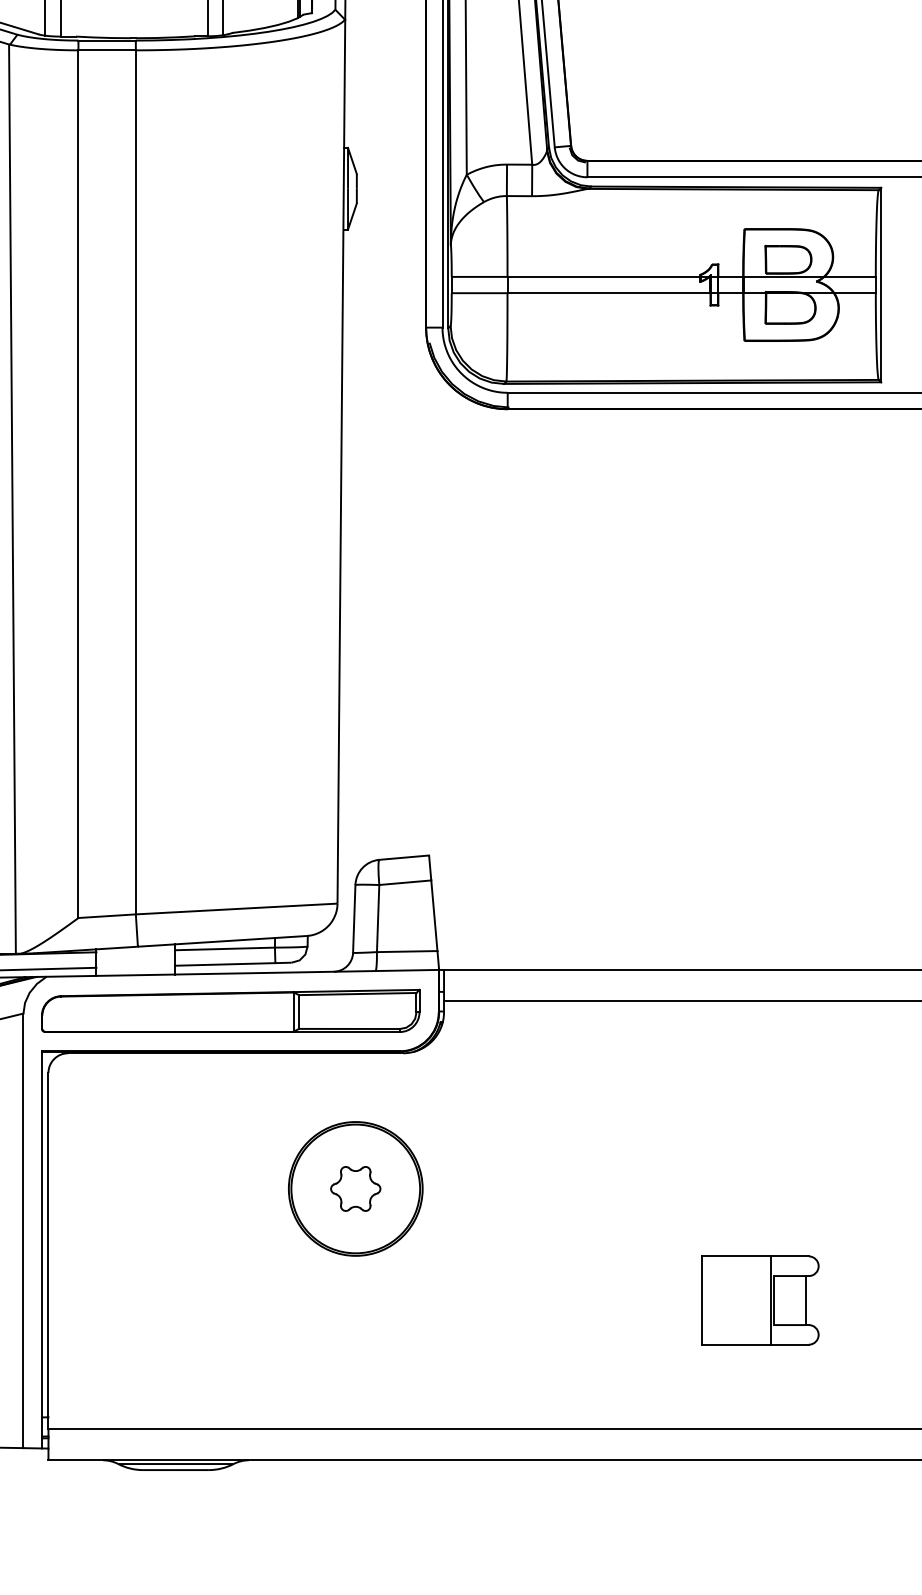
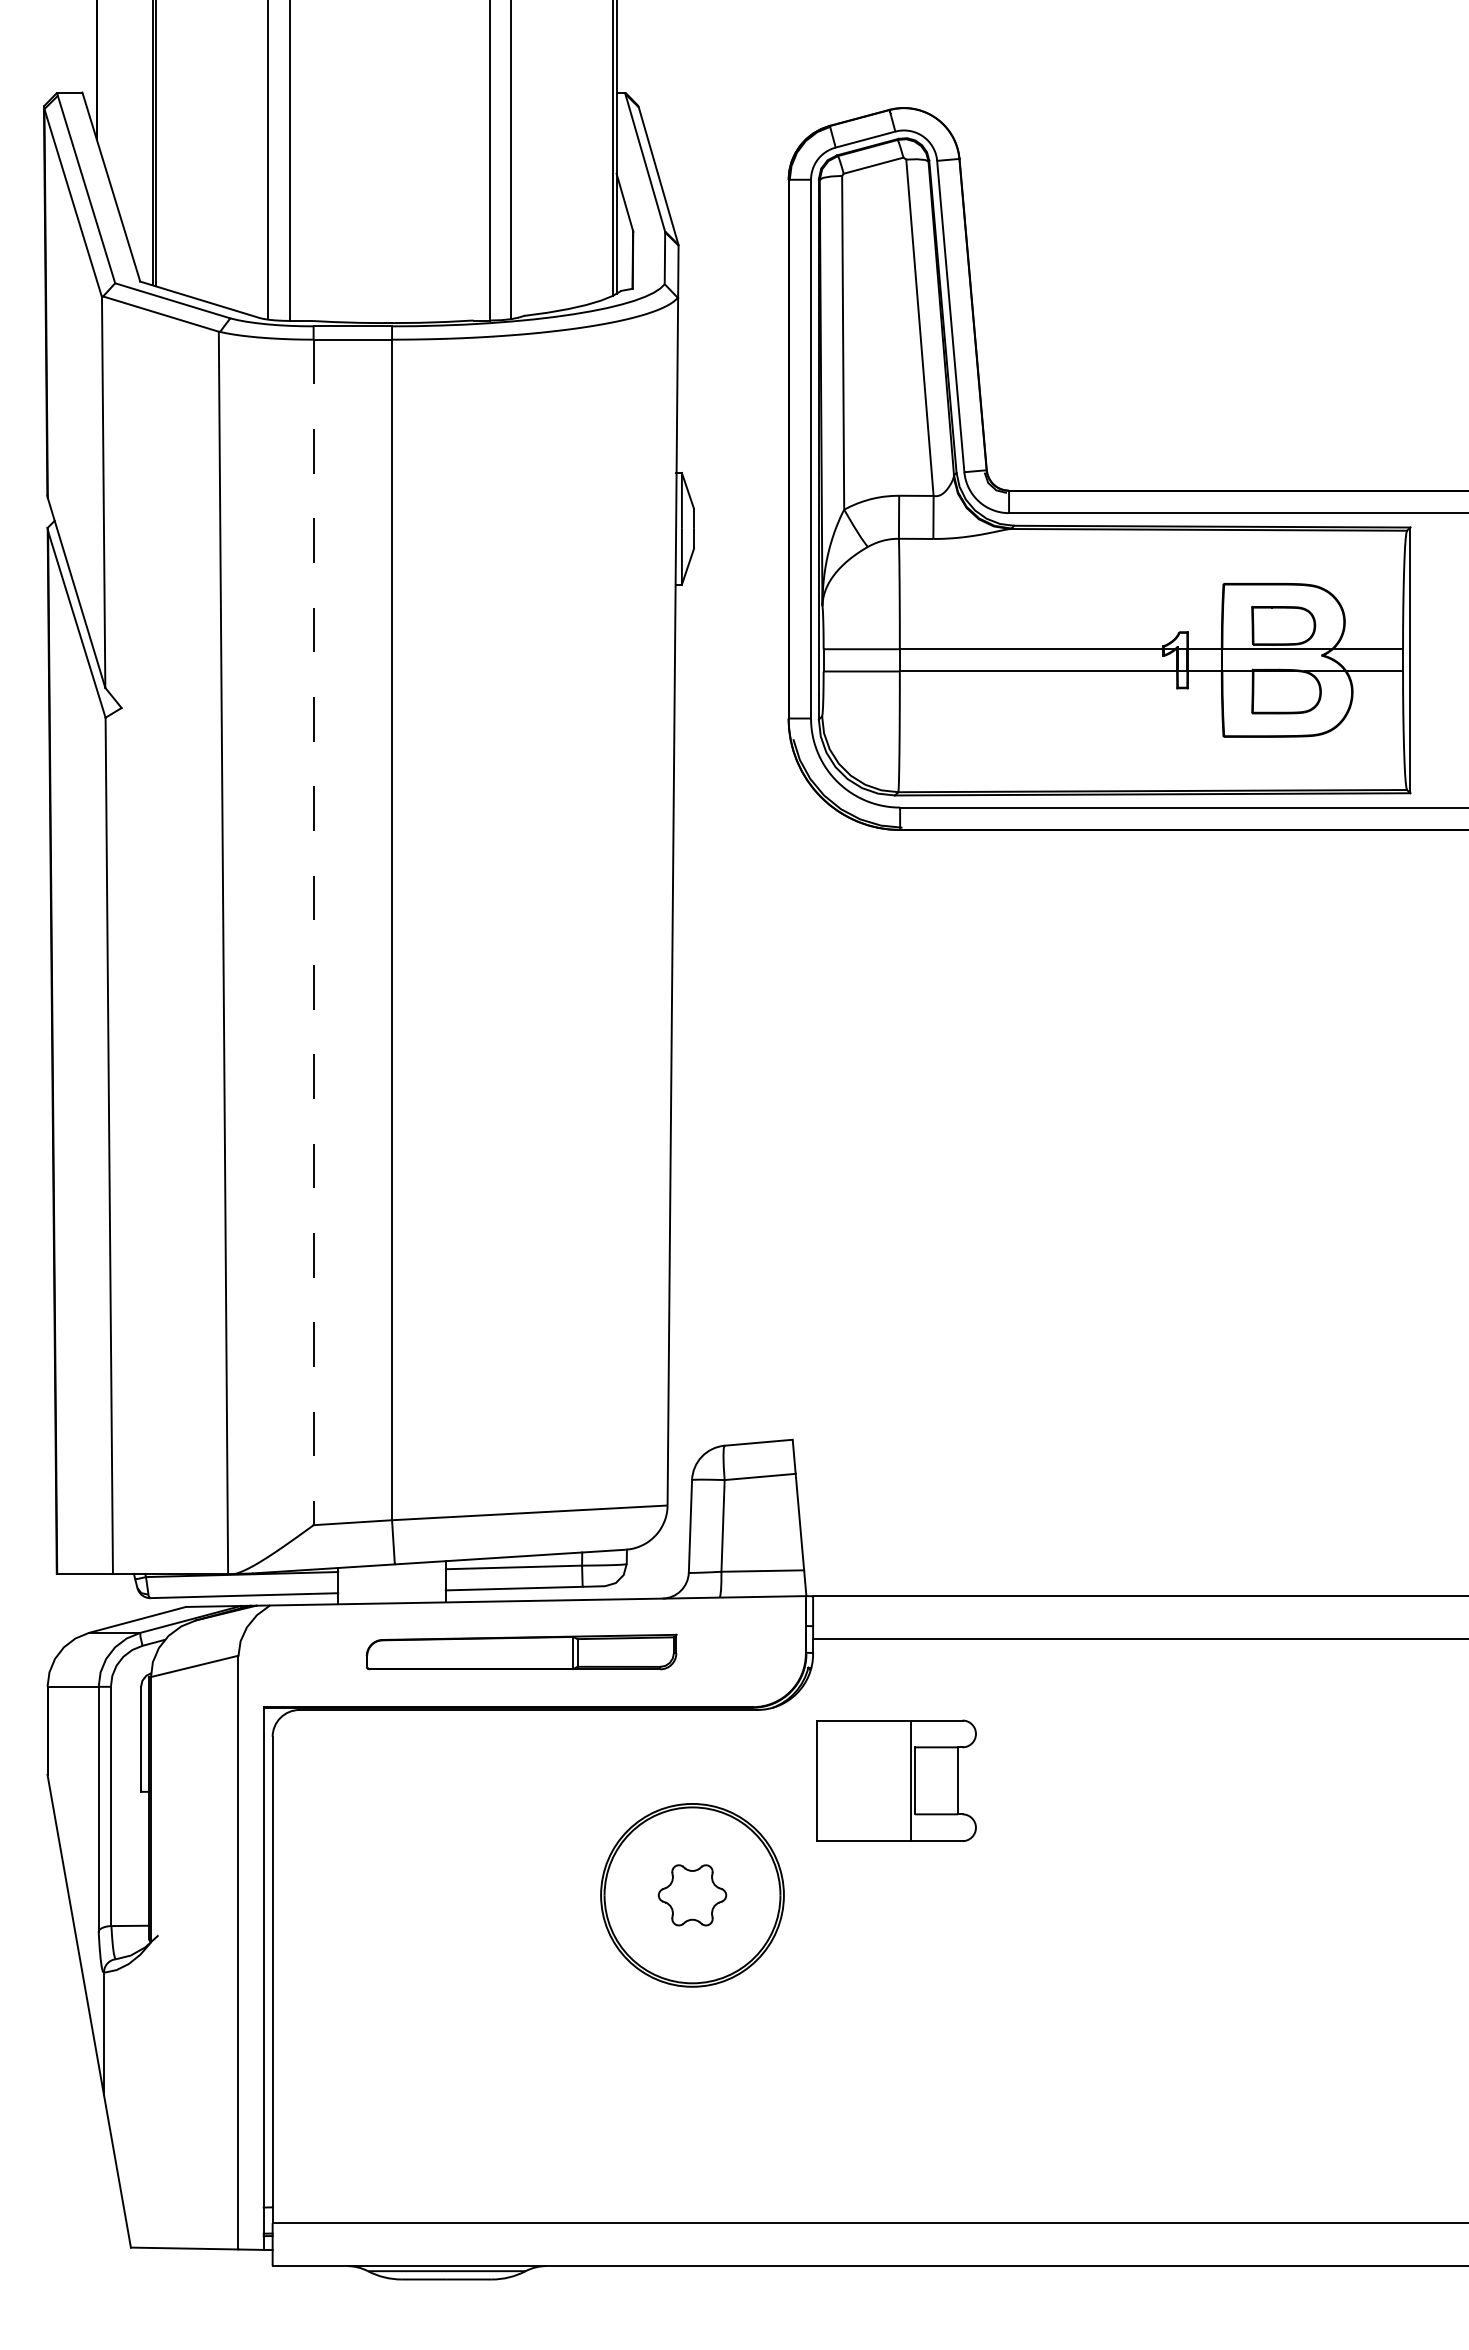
line: (78, 484) -> (313, 932), solid -> dashed
part: (230, 1010) -> (521, 1651), size x0.6
part: (760, 1300) -> (896, 1780), moved

